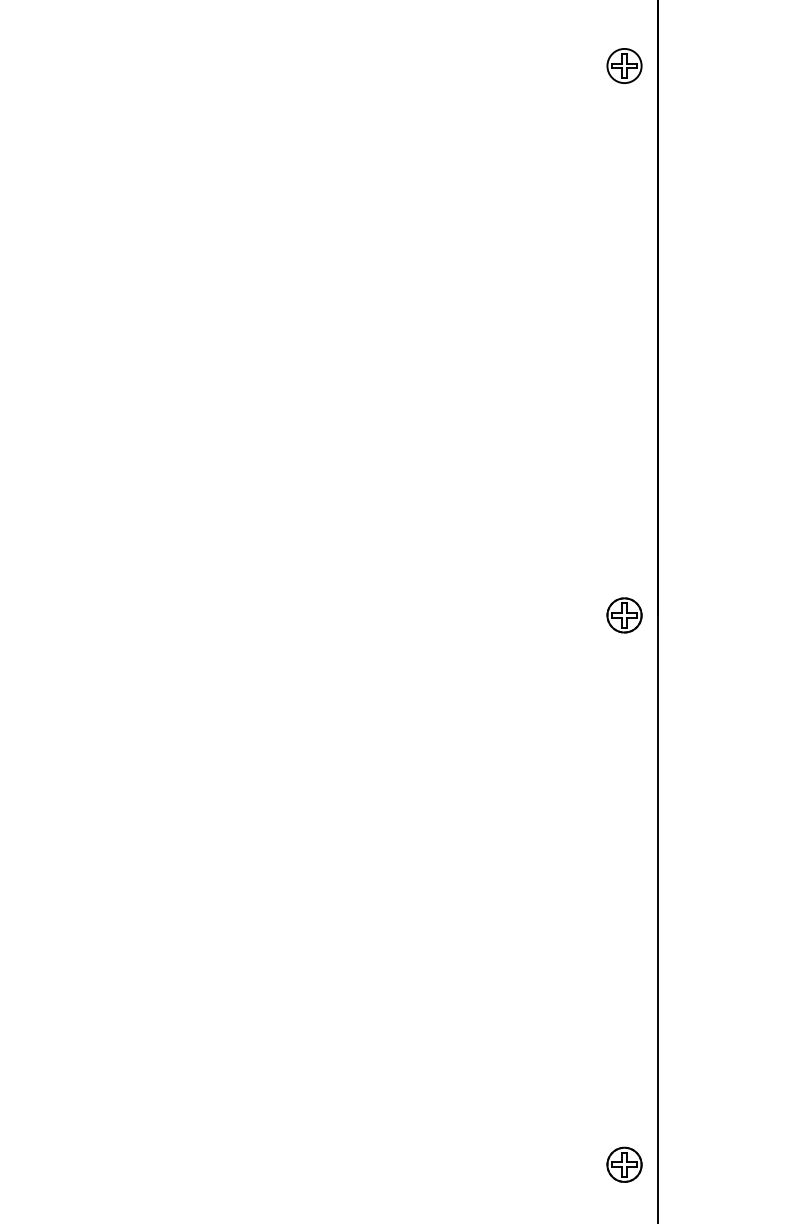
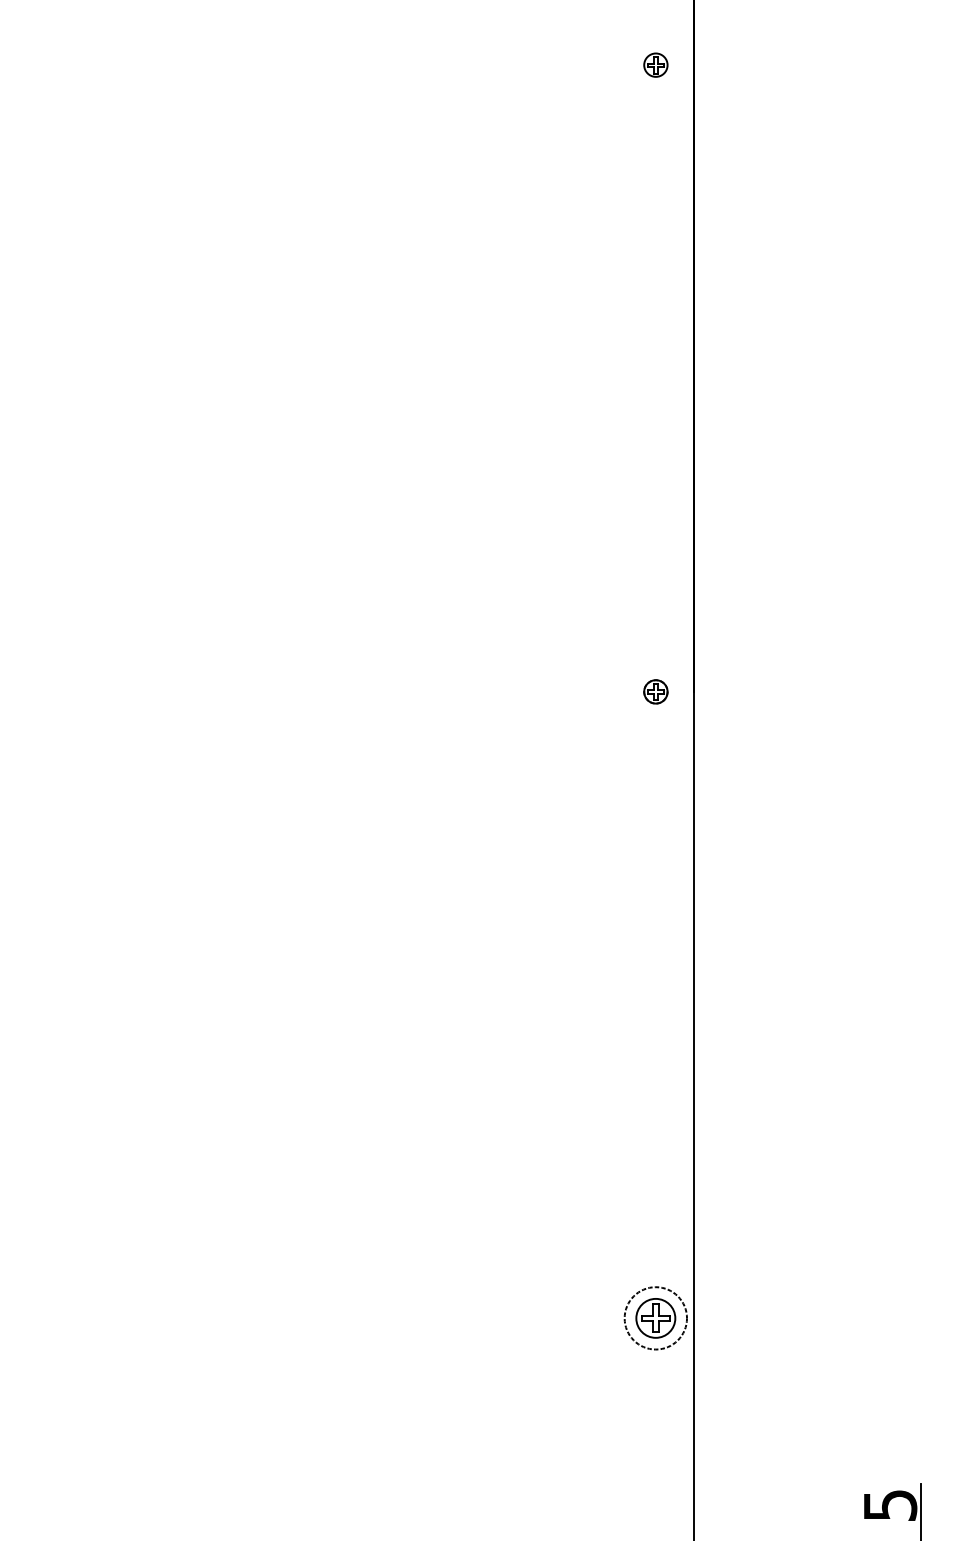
part: (624, 65) -> (655, 64), size x0.6
part: (624, 615) -> (655, 691), size x0.6
circle: (624, 1164) -> (655, 1317), size x1.6

